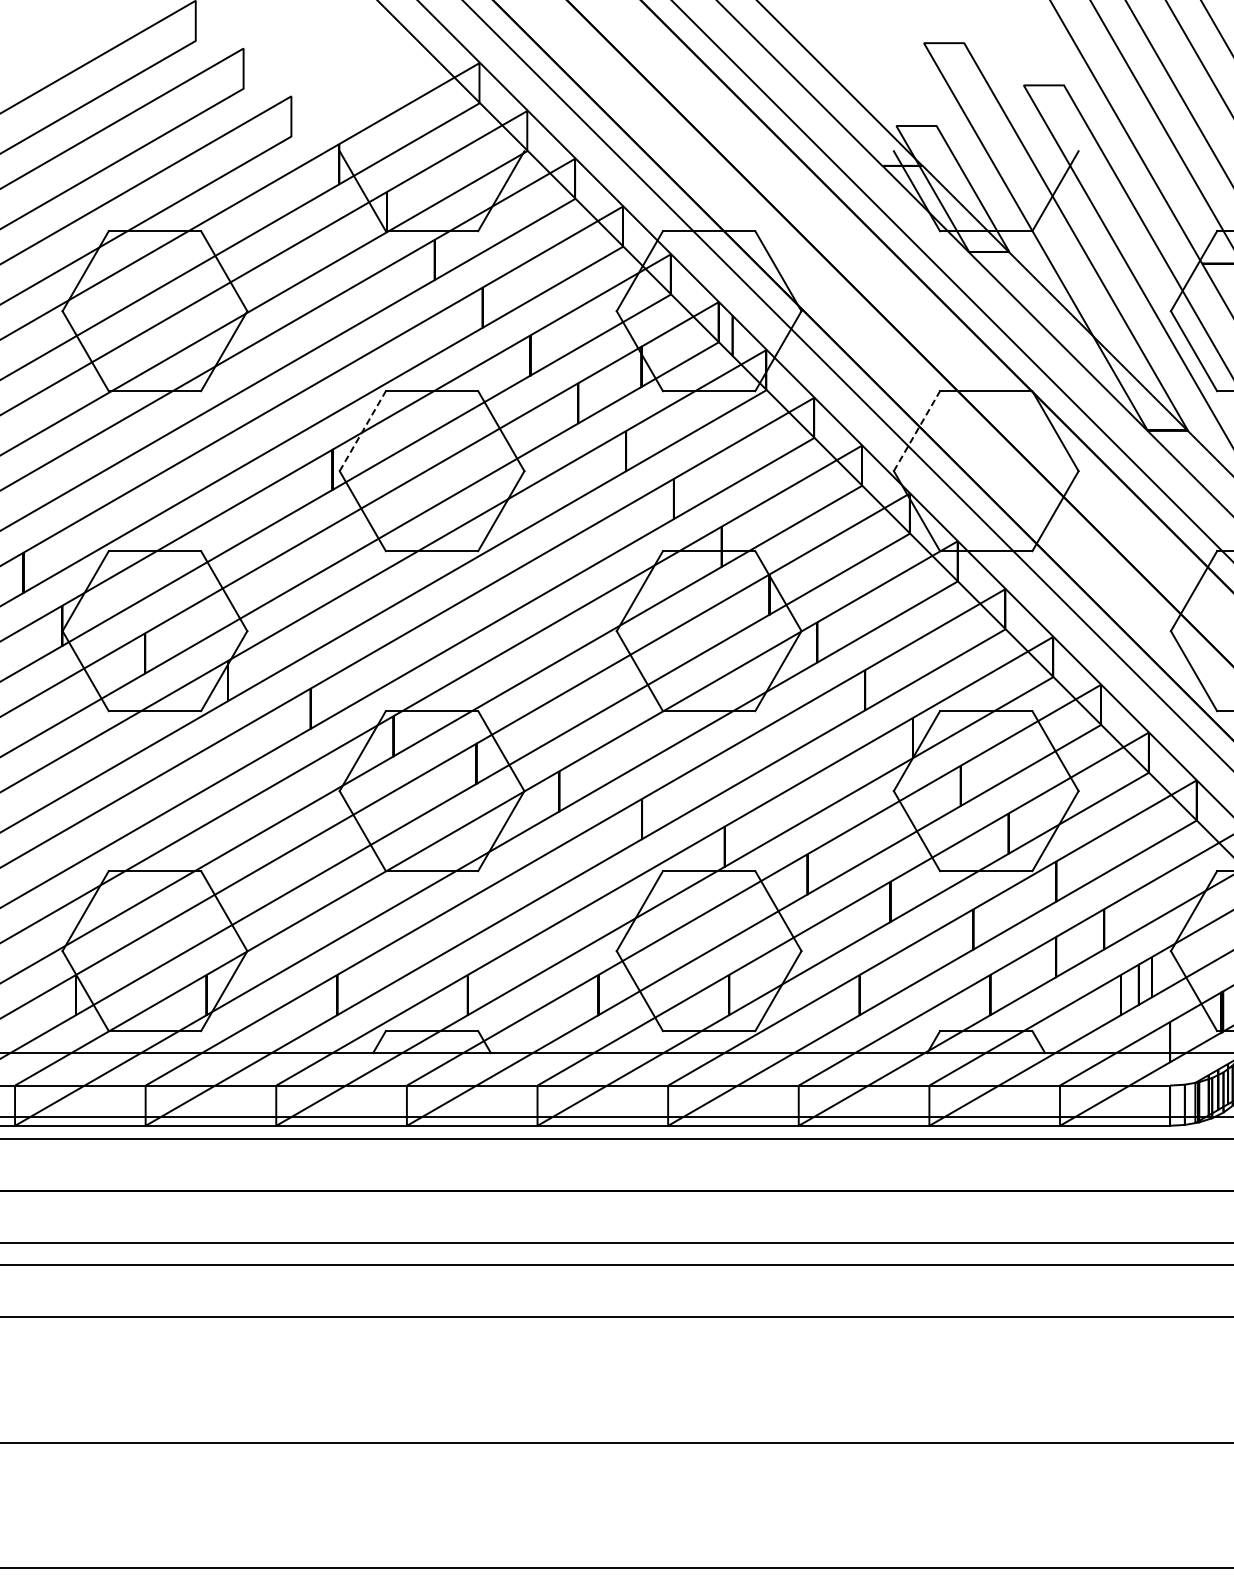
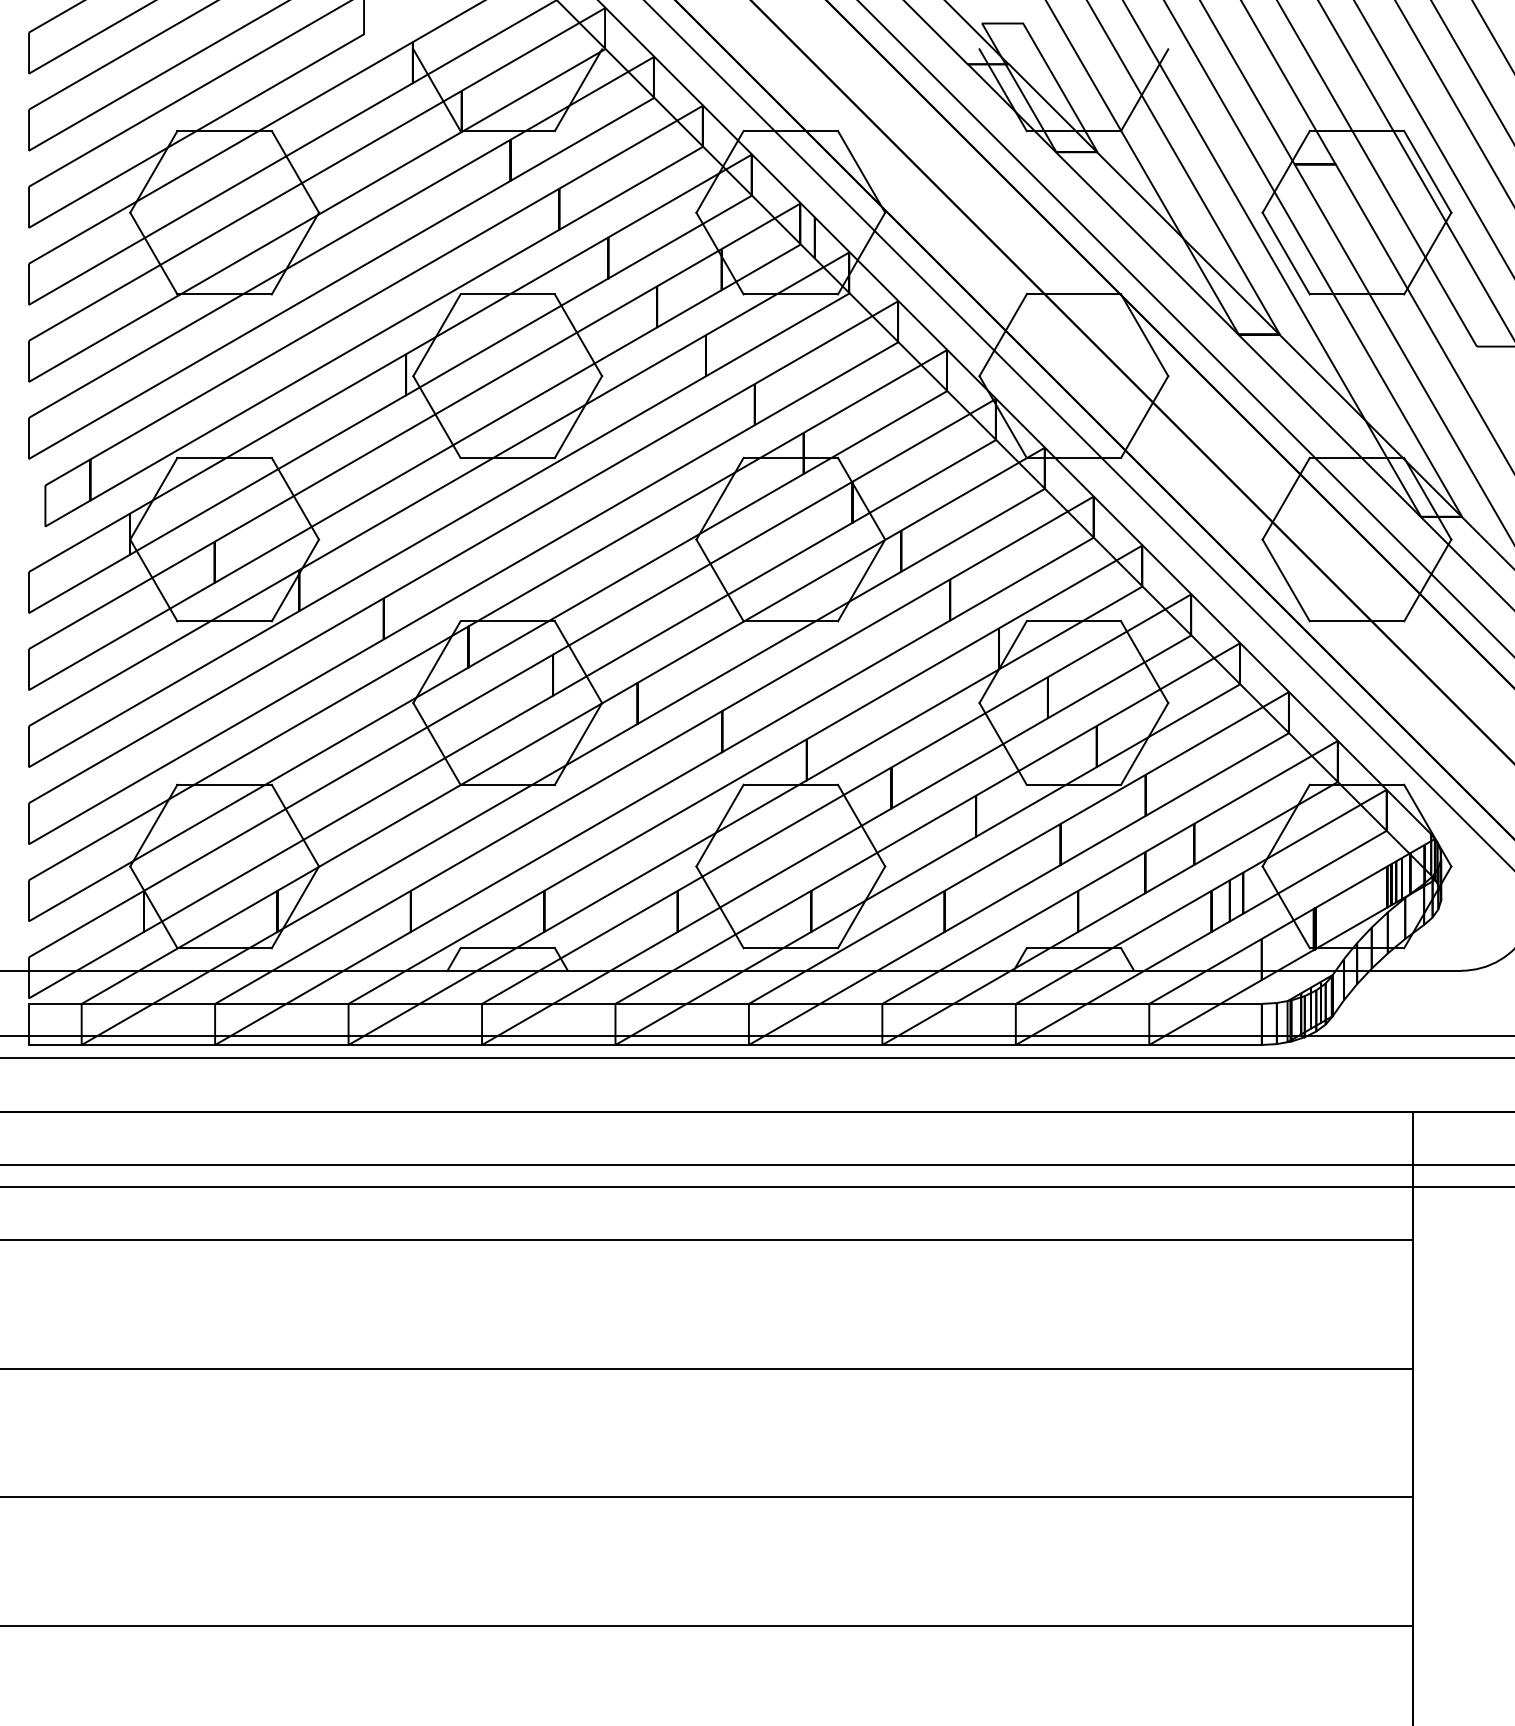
line: (363, 430) -> (437, 334), dashed -> solid
line: (917, 430) -> (1003, 334), dashed -> solid

